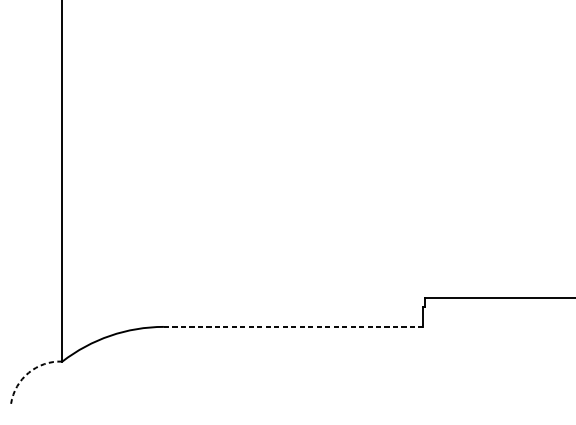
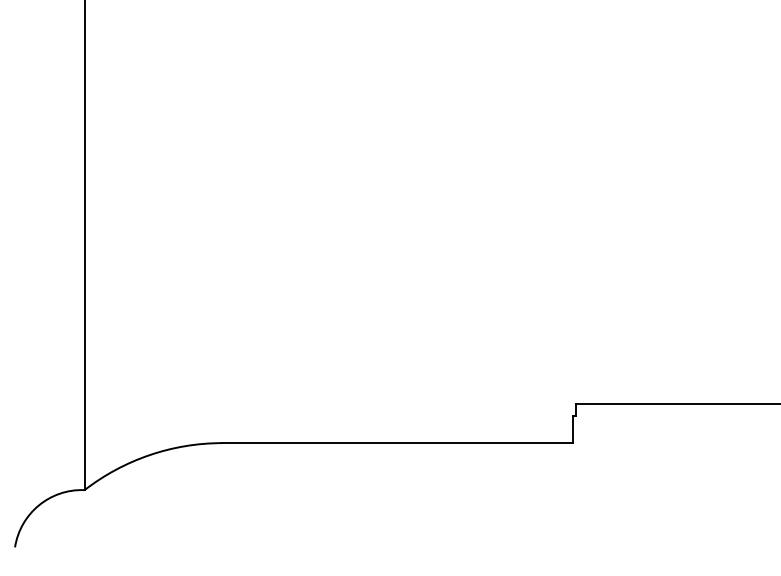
line: (293, 327) -> (397, 443), dashed -> solid
arc: (28, 372) -> (38, 505), dashed -> solid

